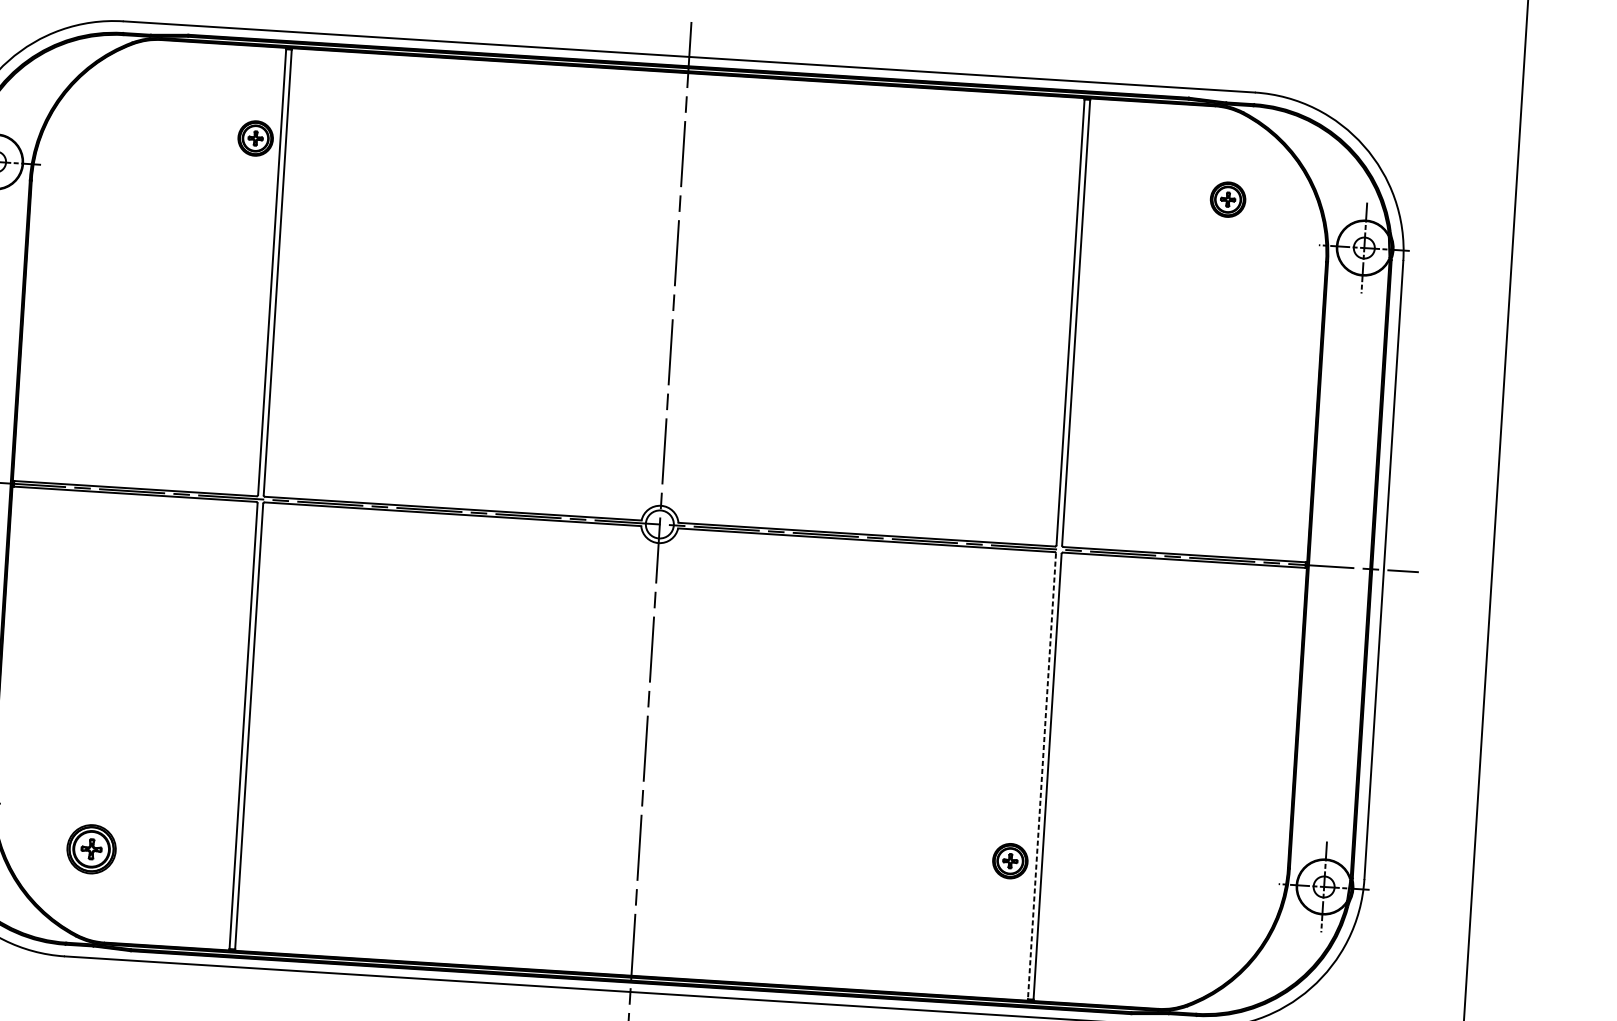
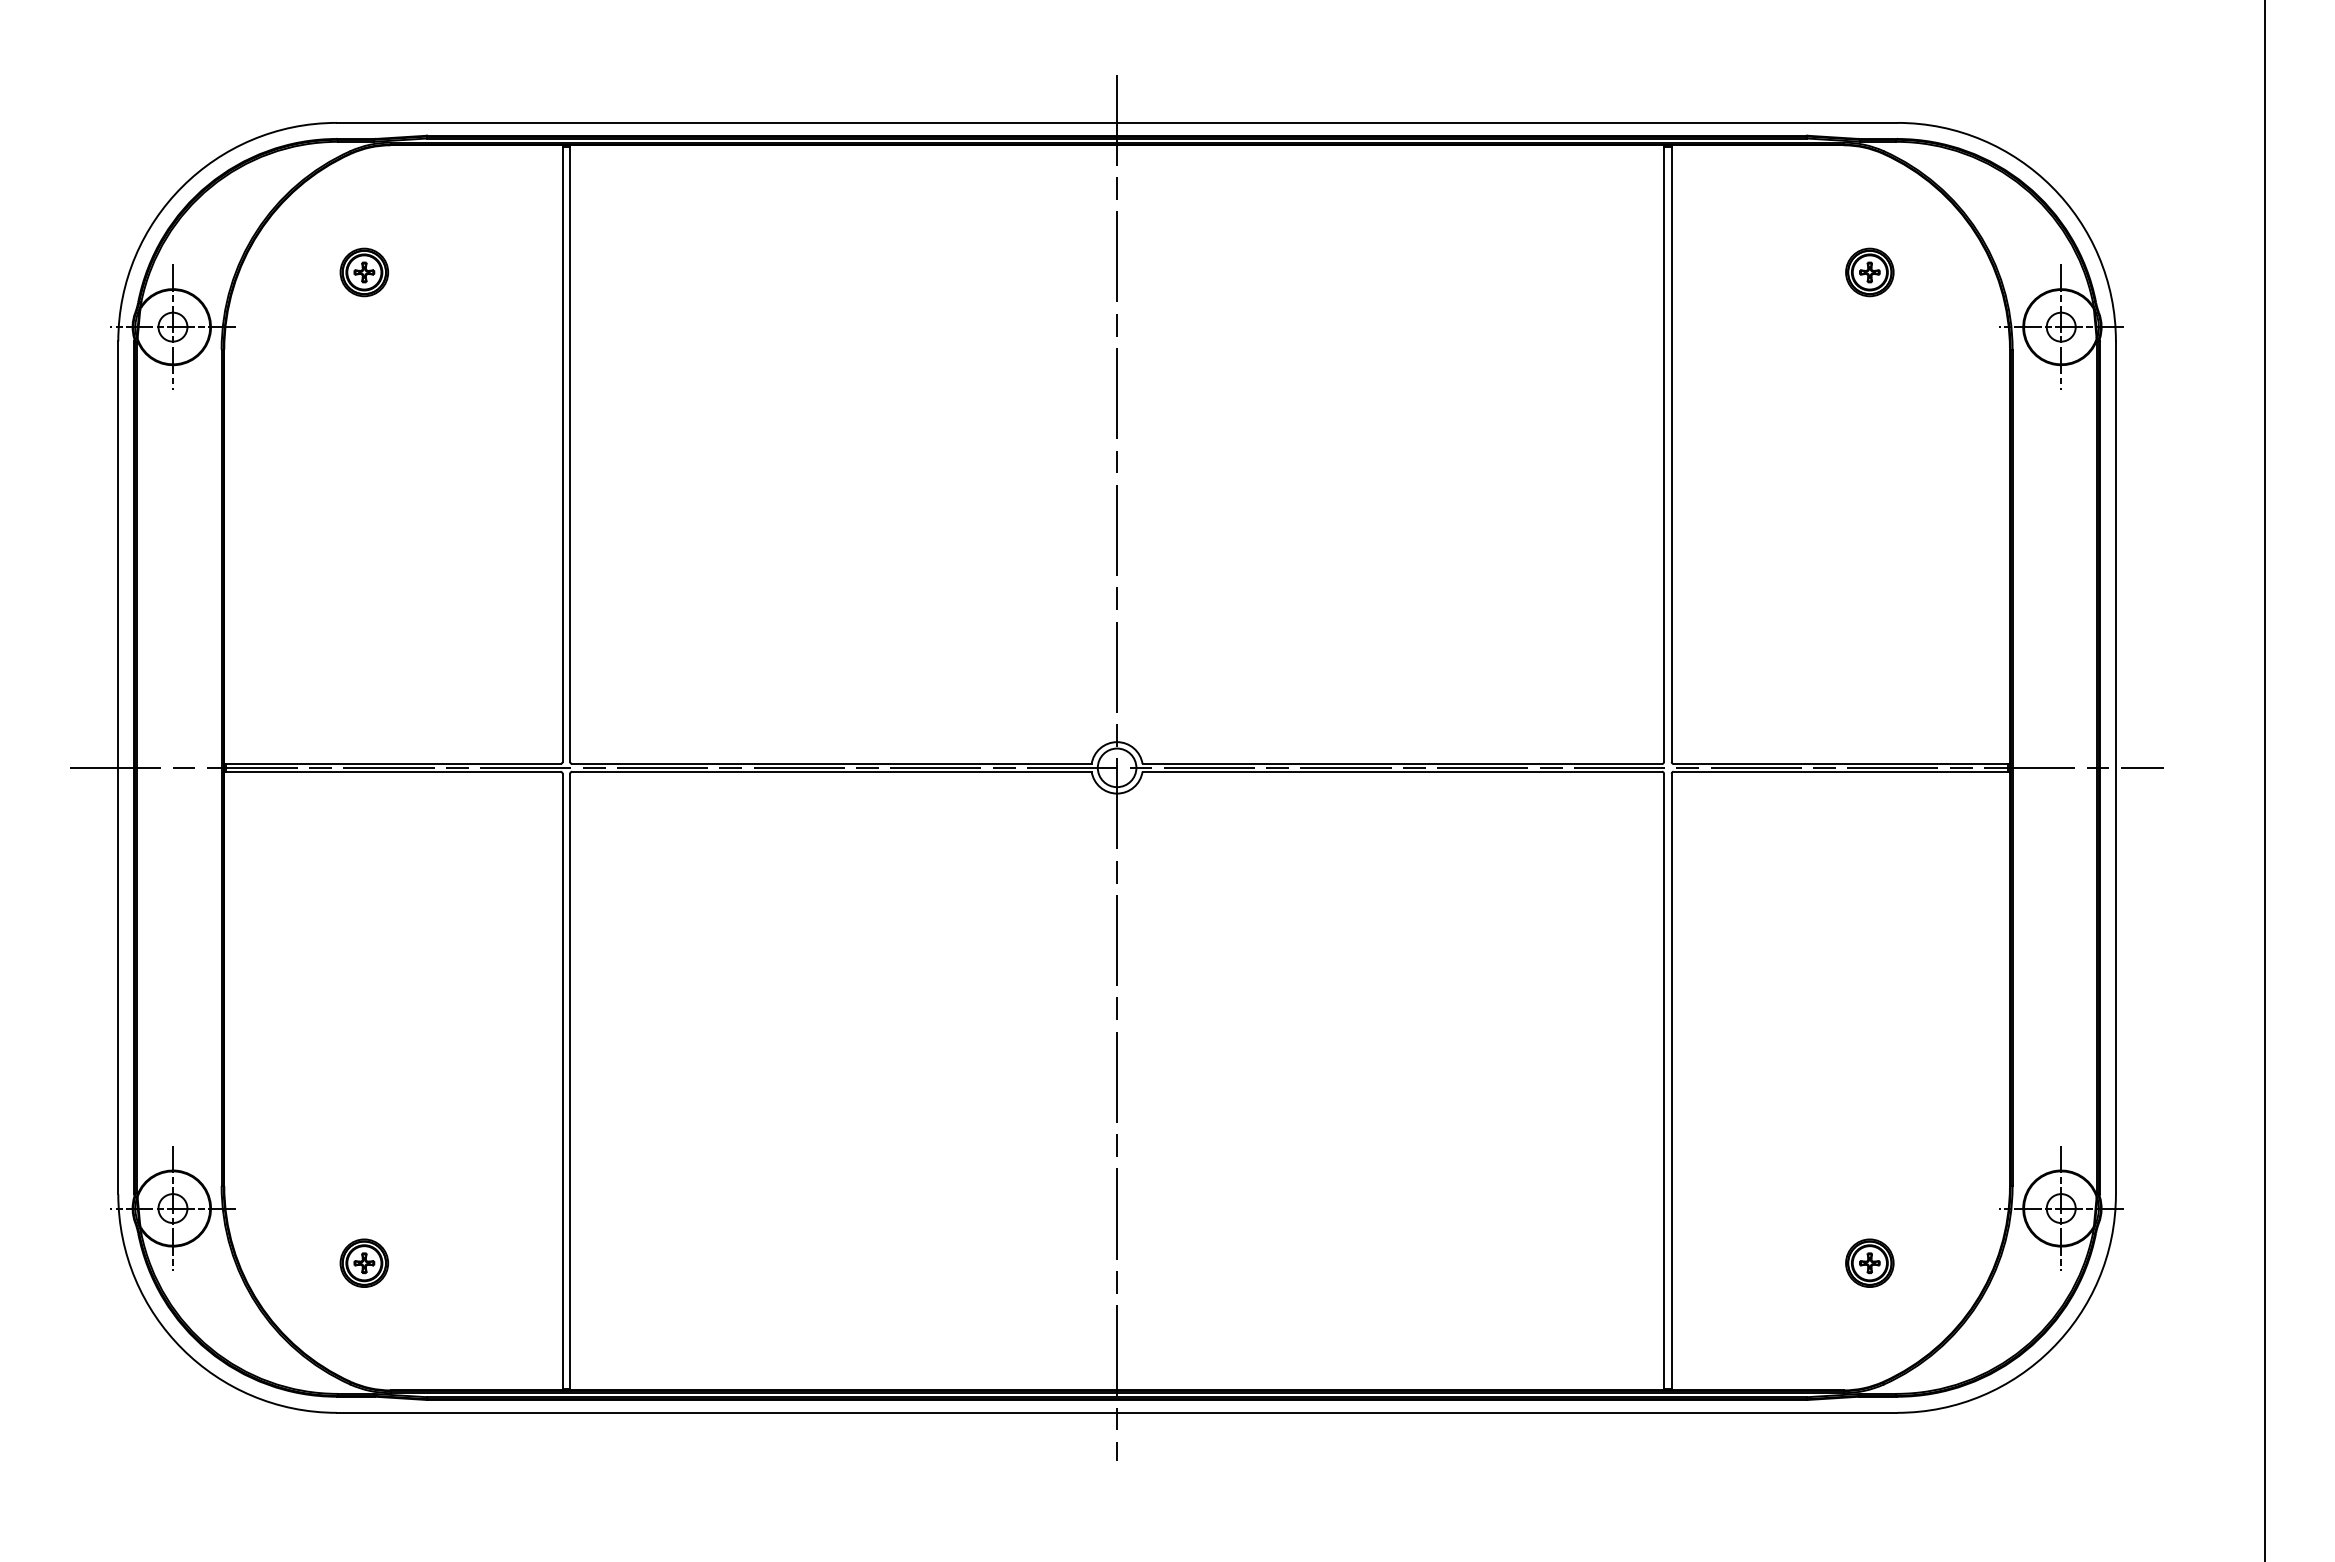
part: (255, 138) -> (364, 272), moved
line: (1041, 776) -> (1663, 1081), dashed -> solid
part: (91, 848) -> (364, 1262), size x0.71
part: (1010, 860) -> (1869, 1262), moved

